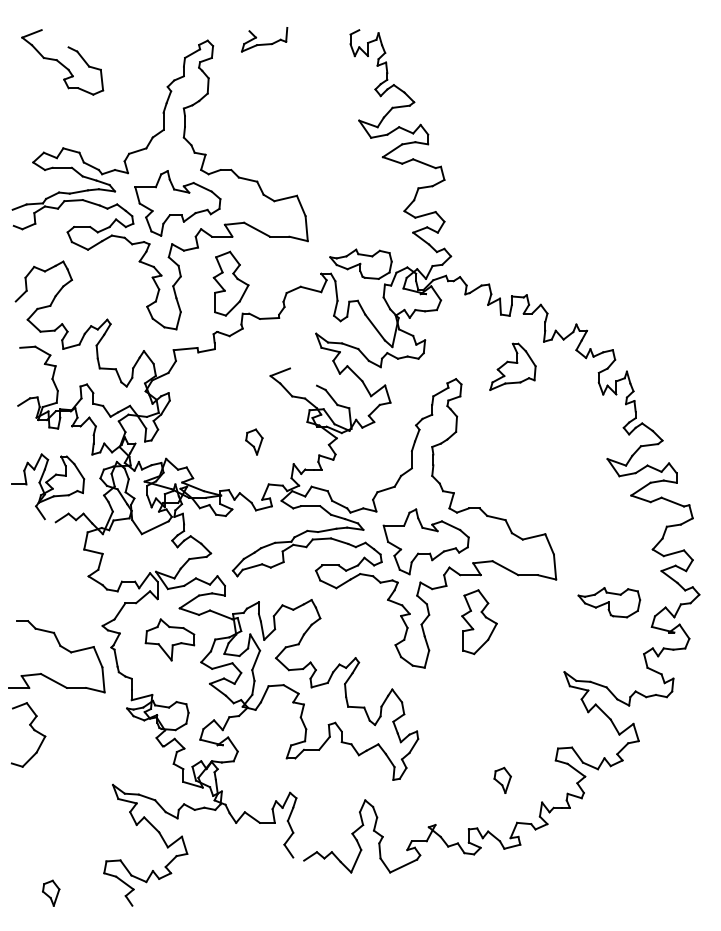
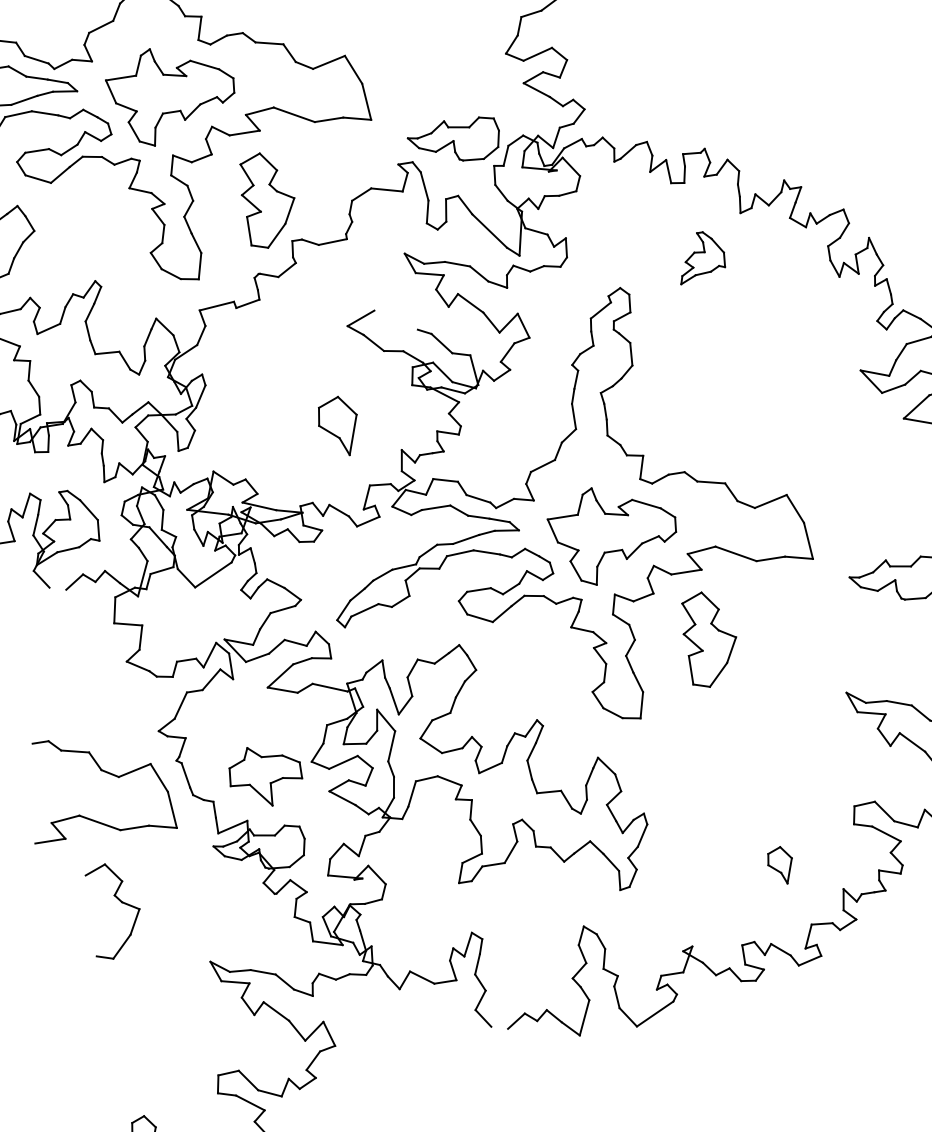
part: (512, 366) -> (700, 256), size x0.7
part: (254, 441) -> (339, 425), size x1.6
part: (169, 639) -> (264, 775), moved
part: (32, 729) -> (119, 901), moved

